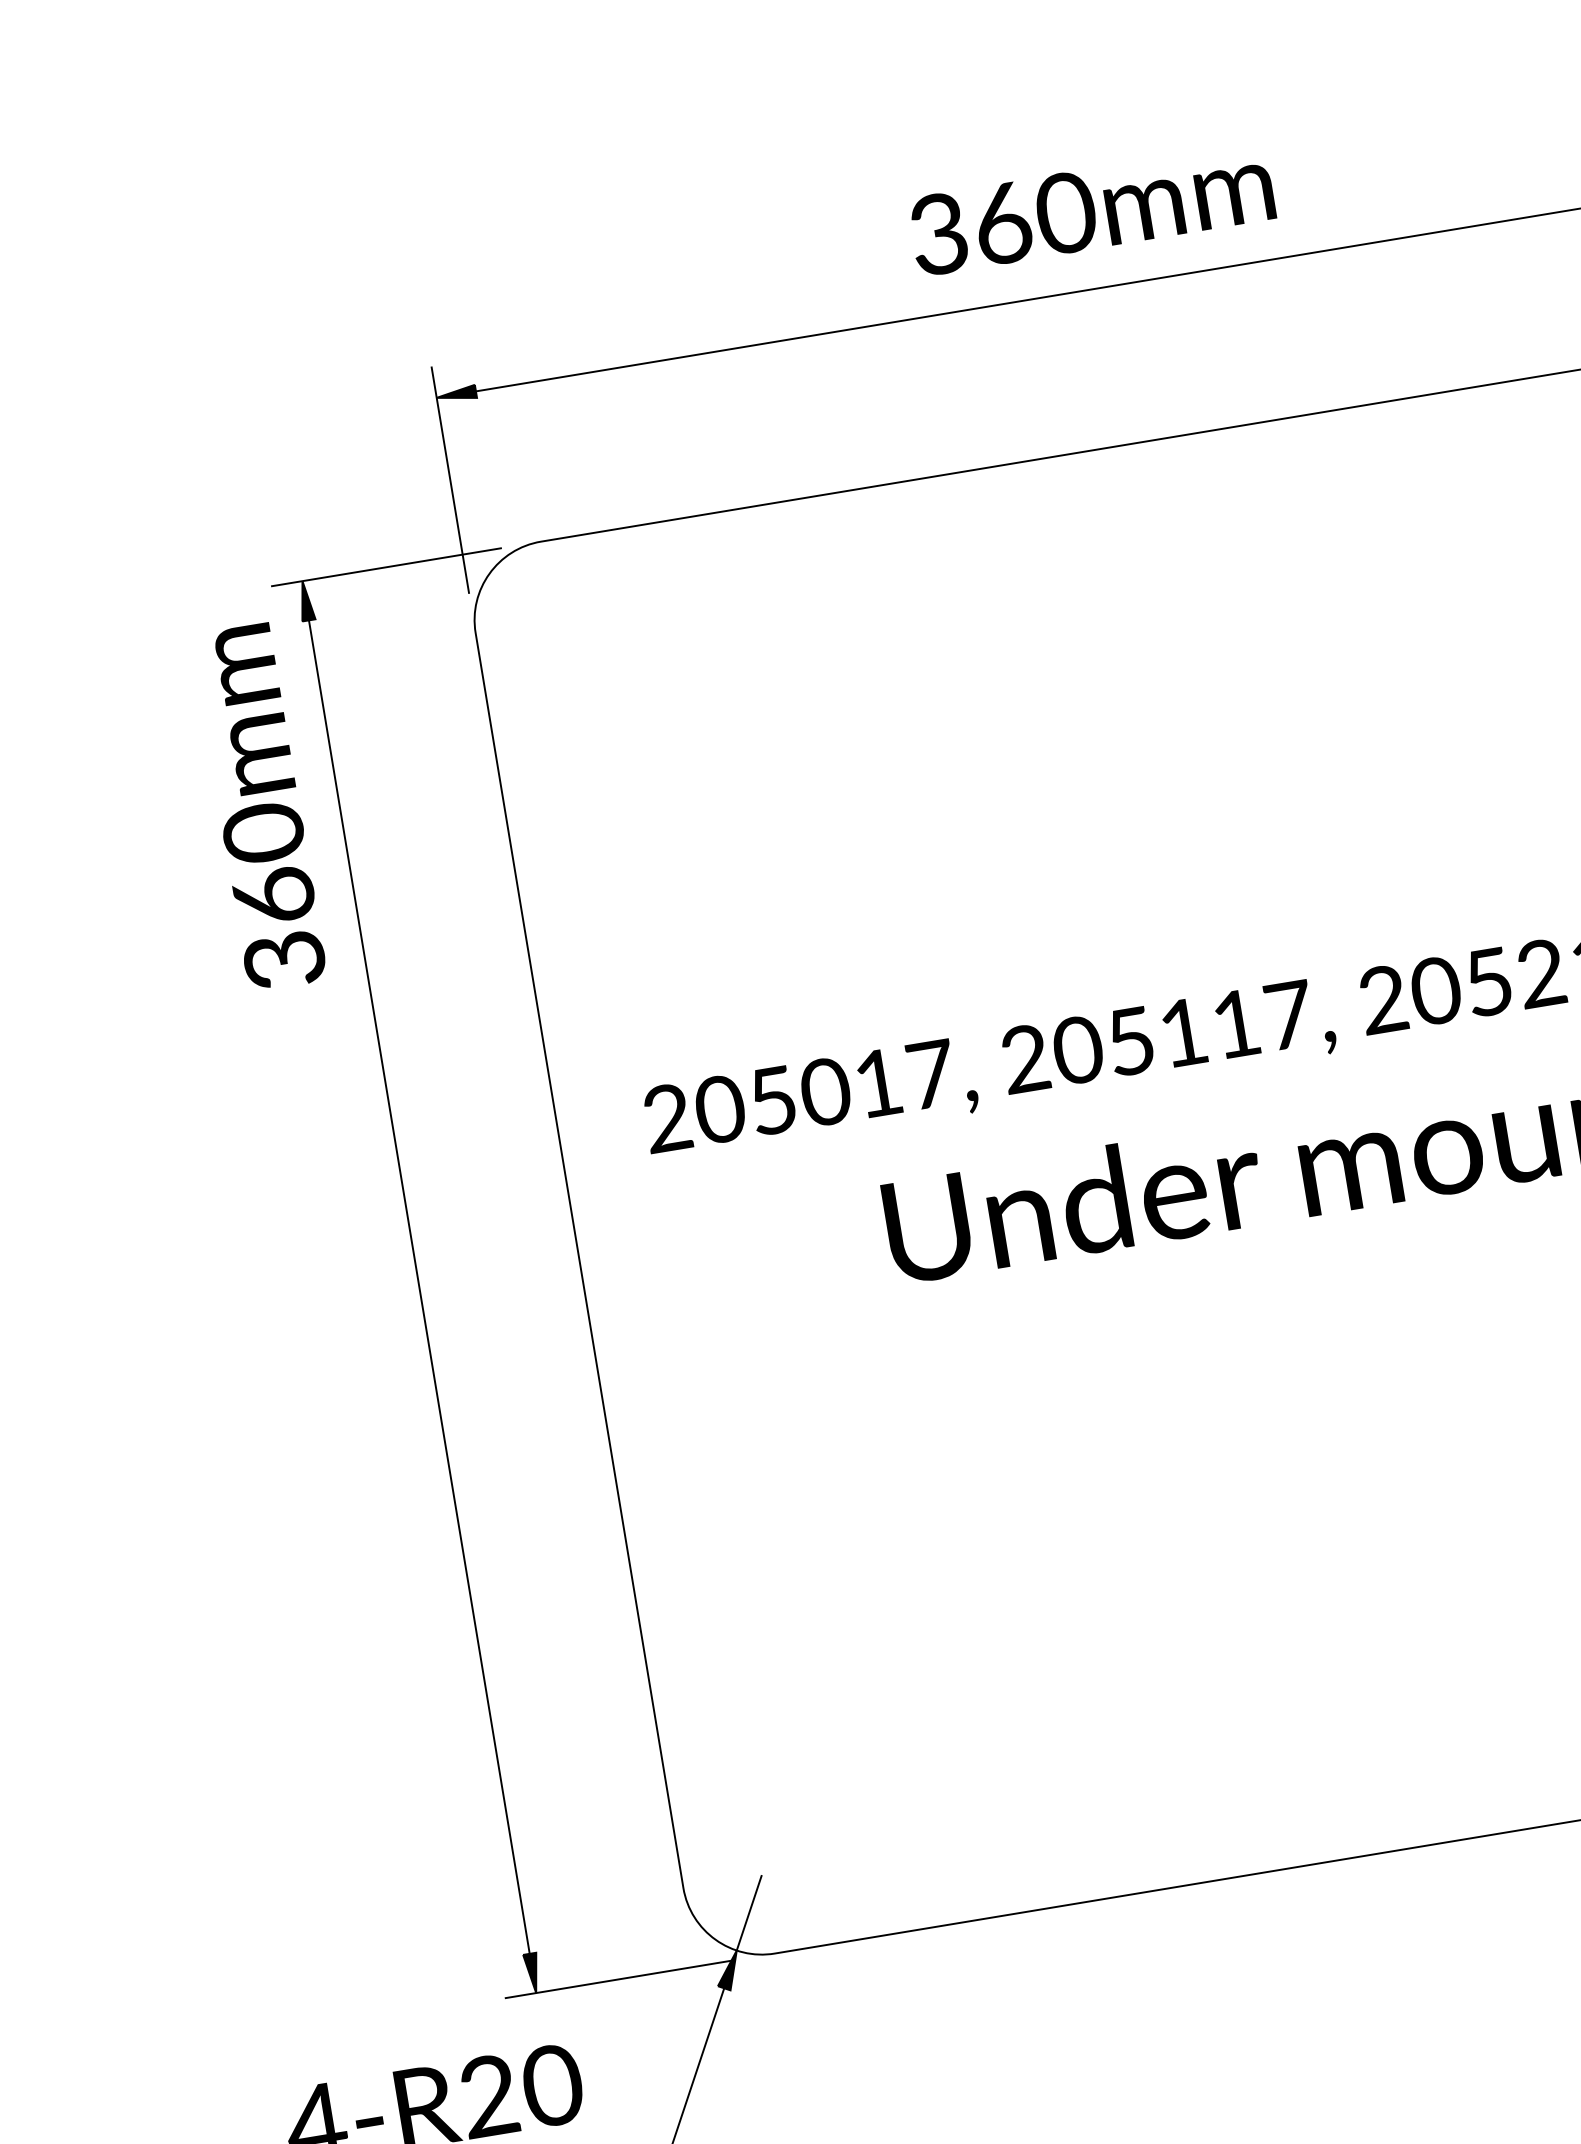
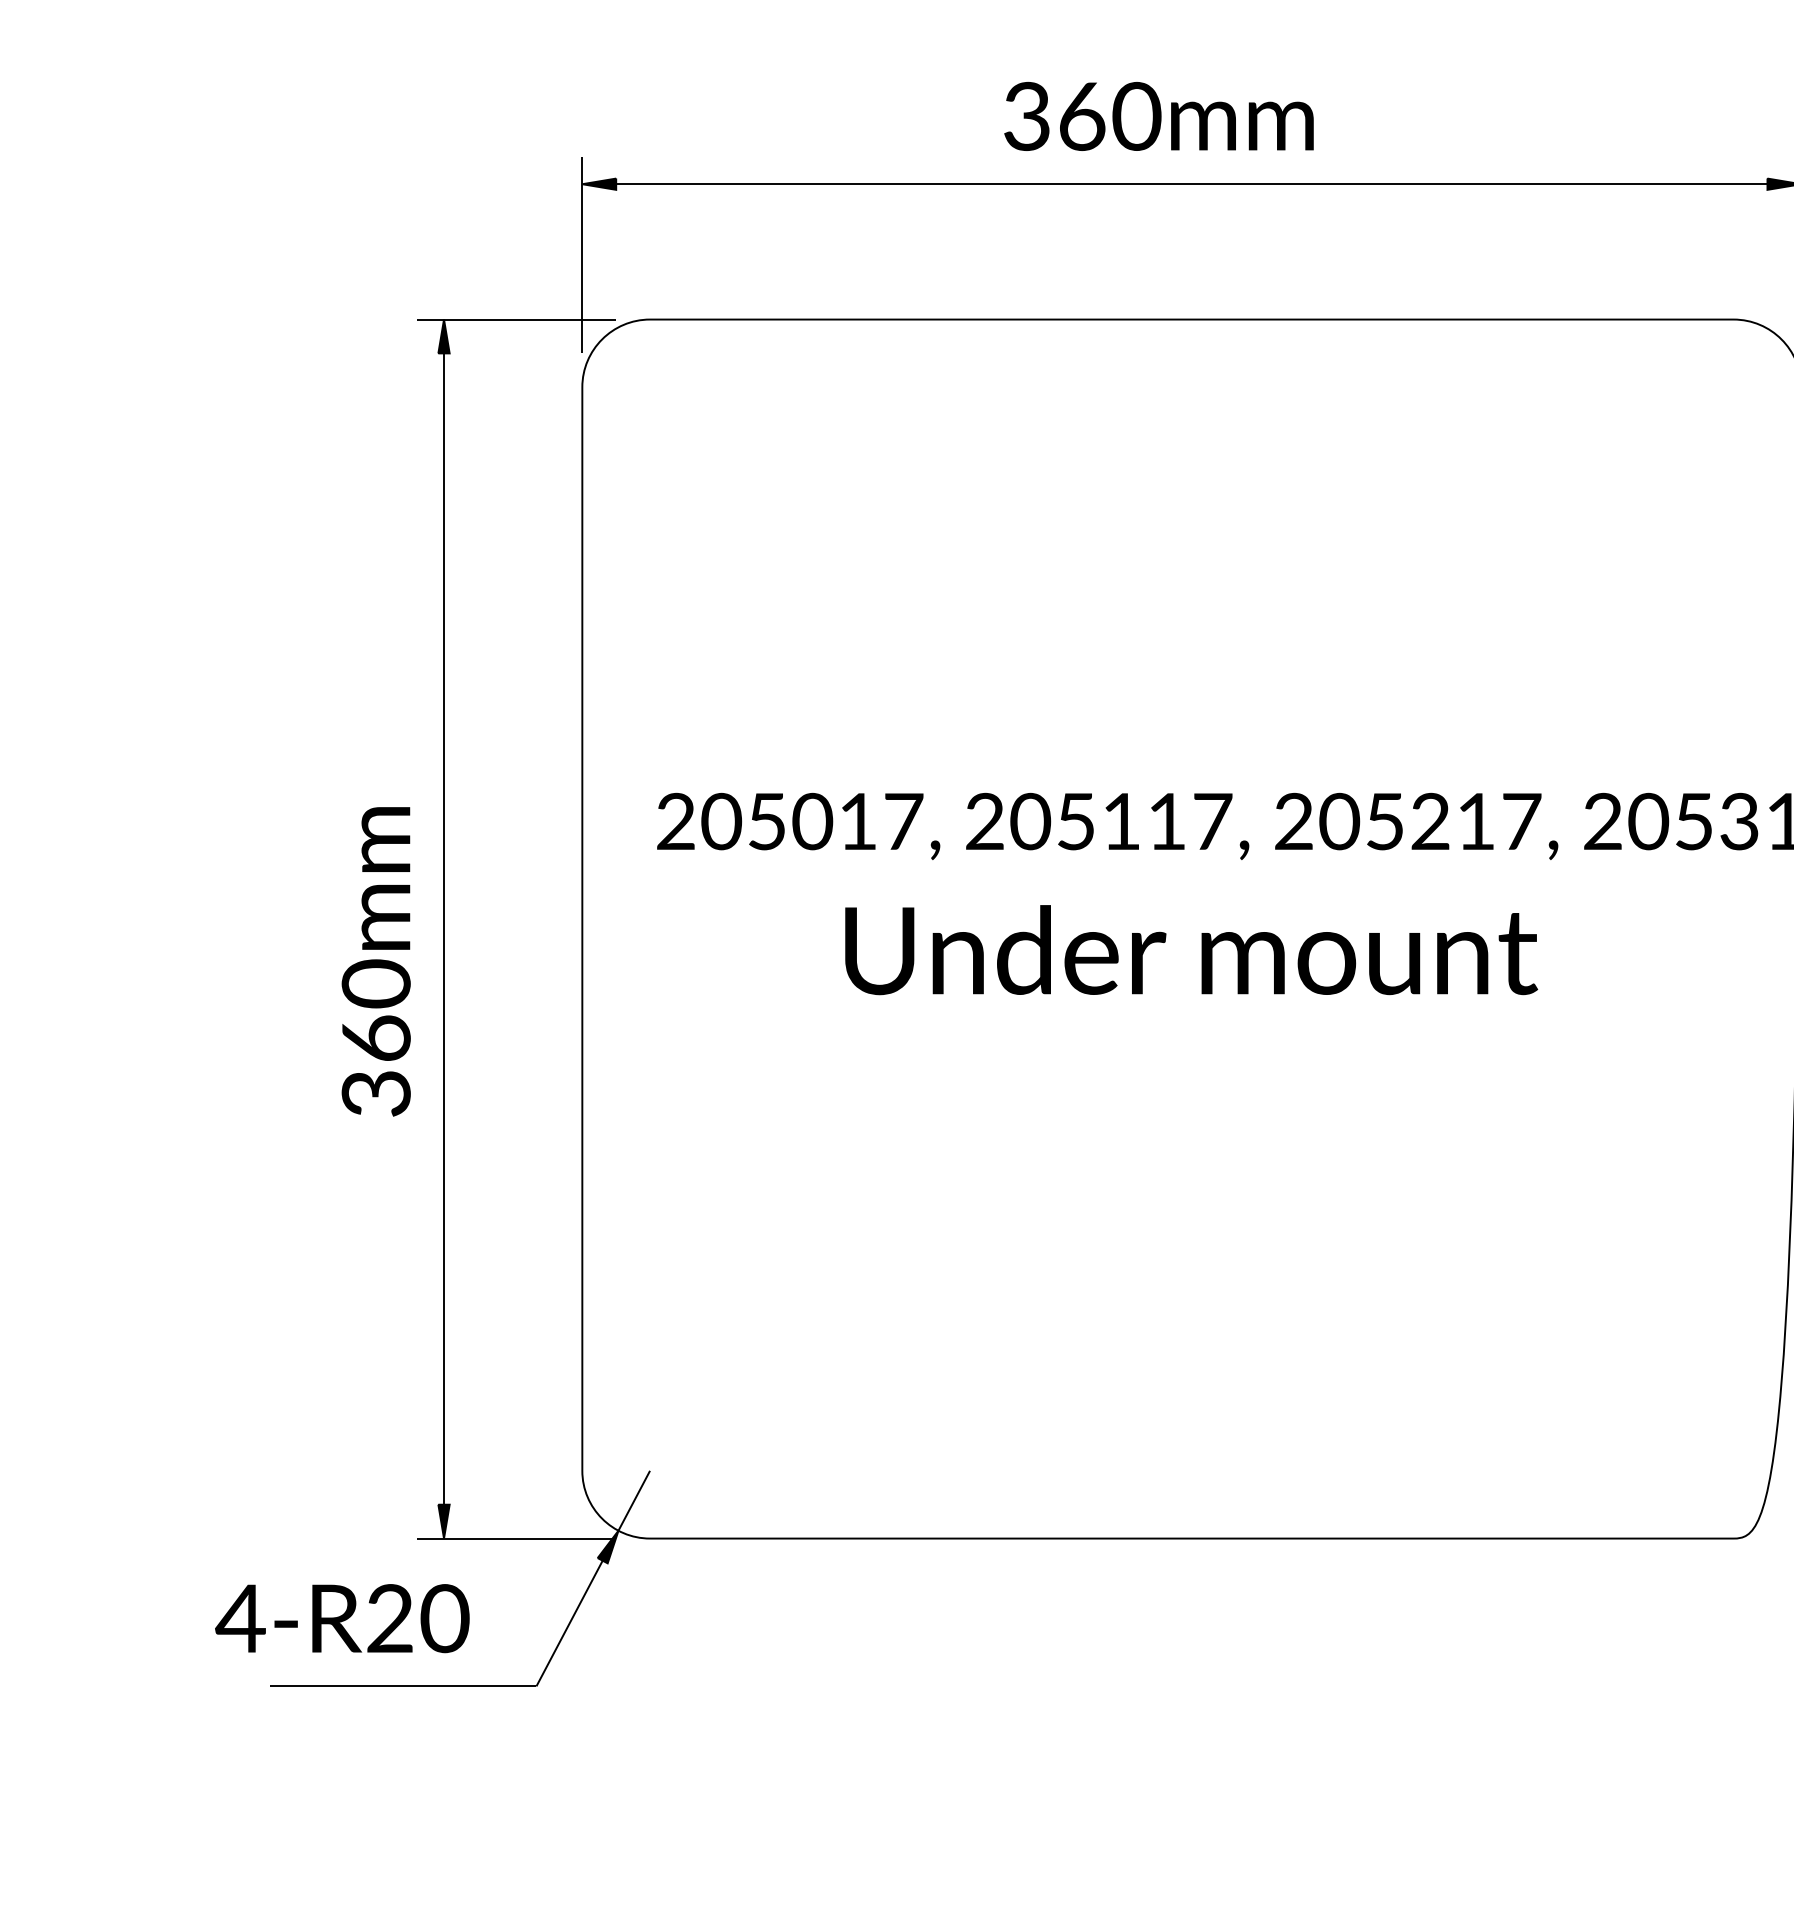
text: (258, 807) -> (375, 961), moved

